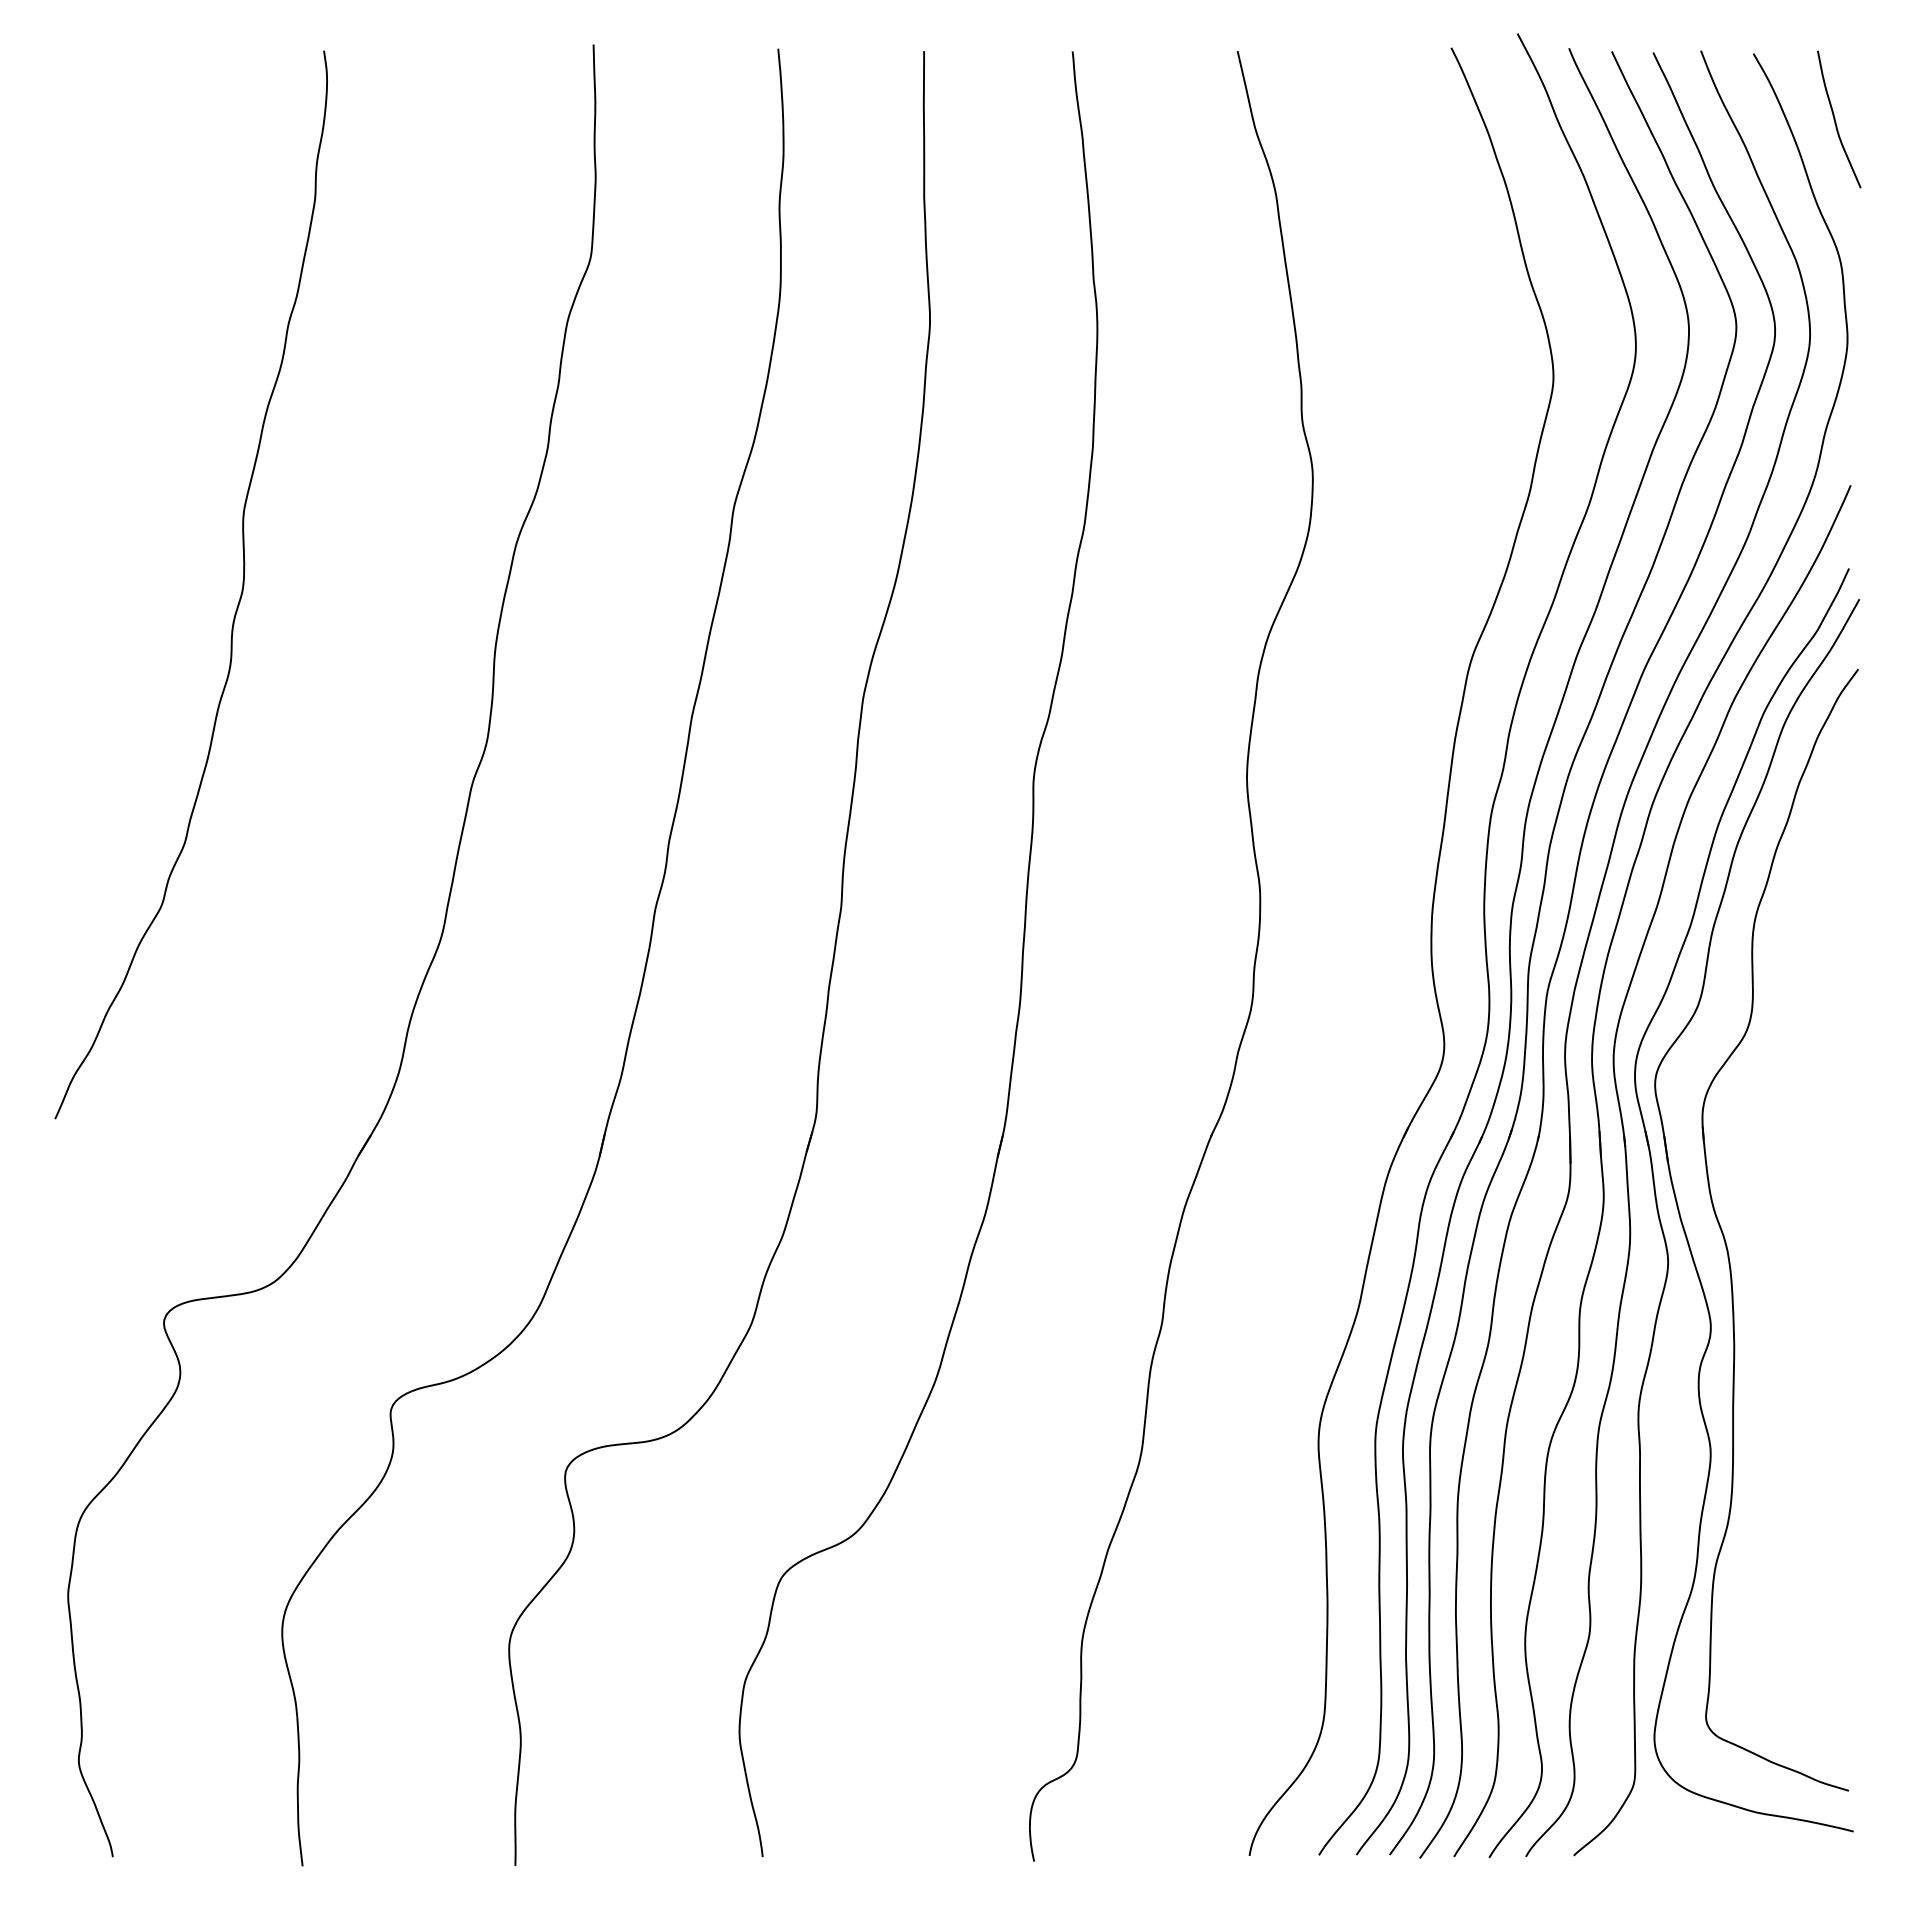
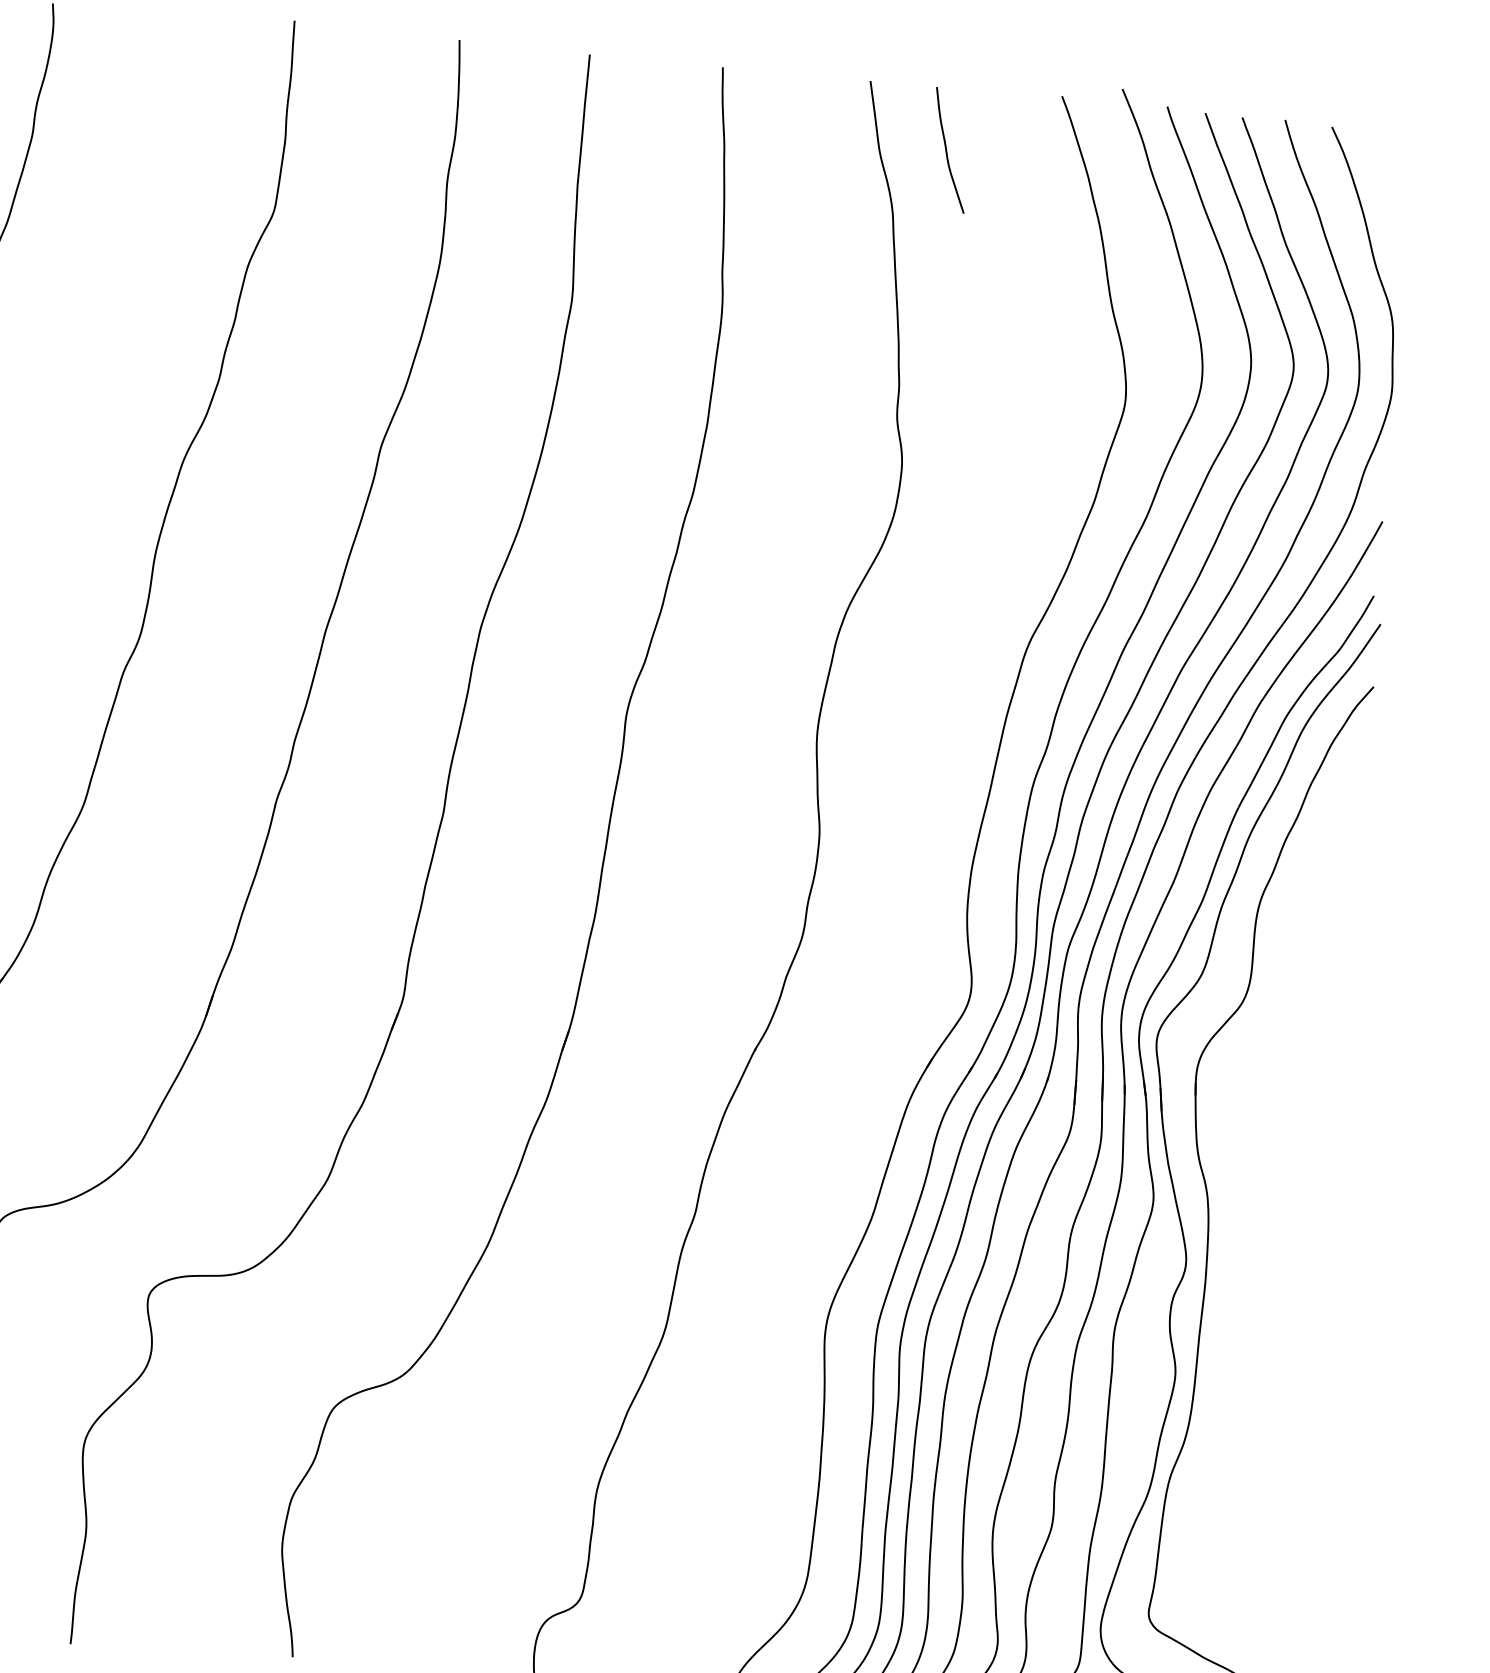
curve: (1835, 119) -> (946, 150), moved

